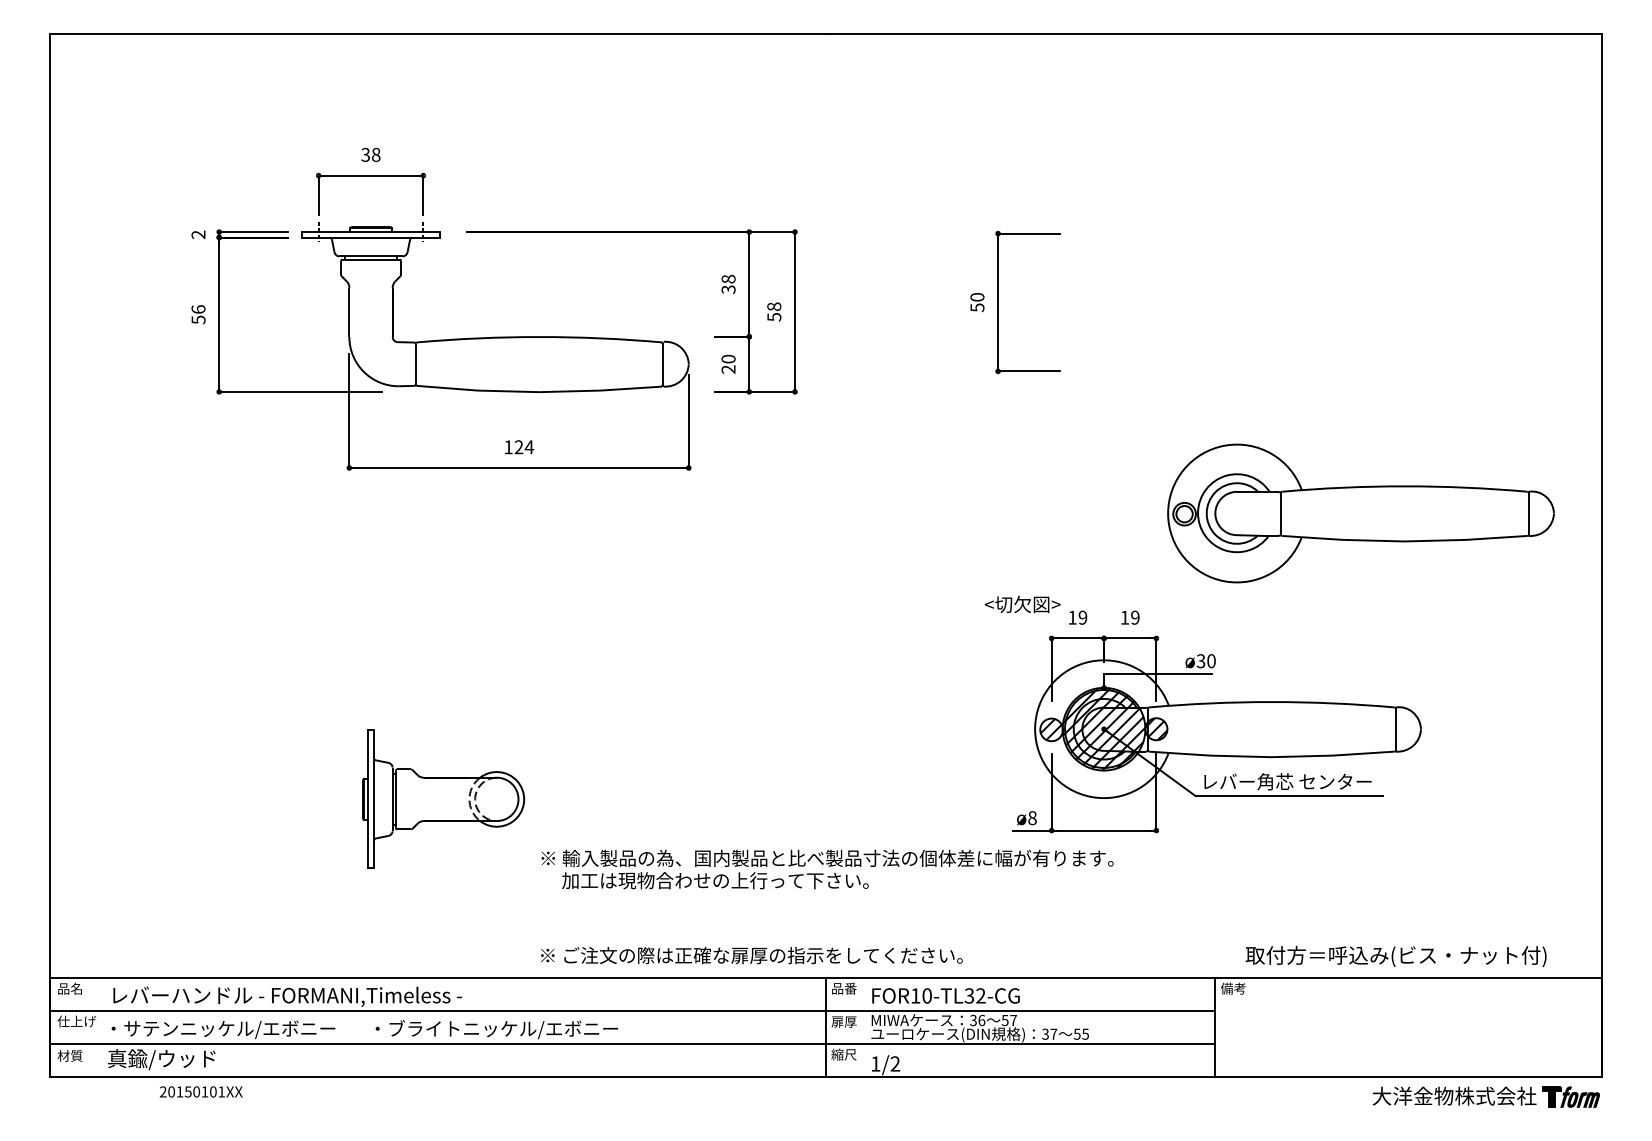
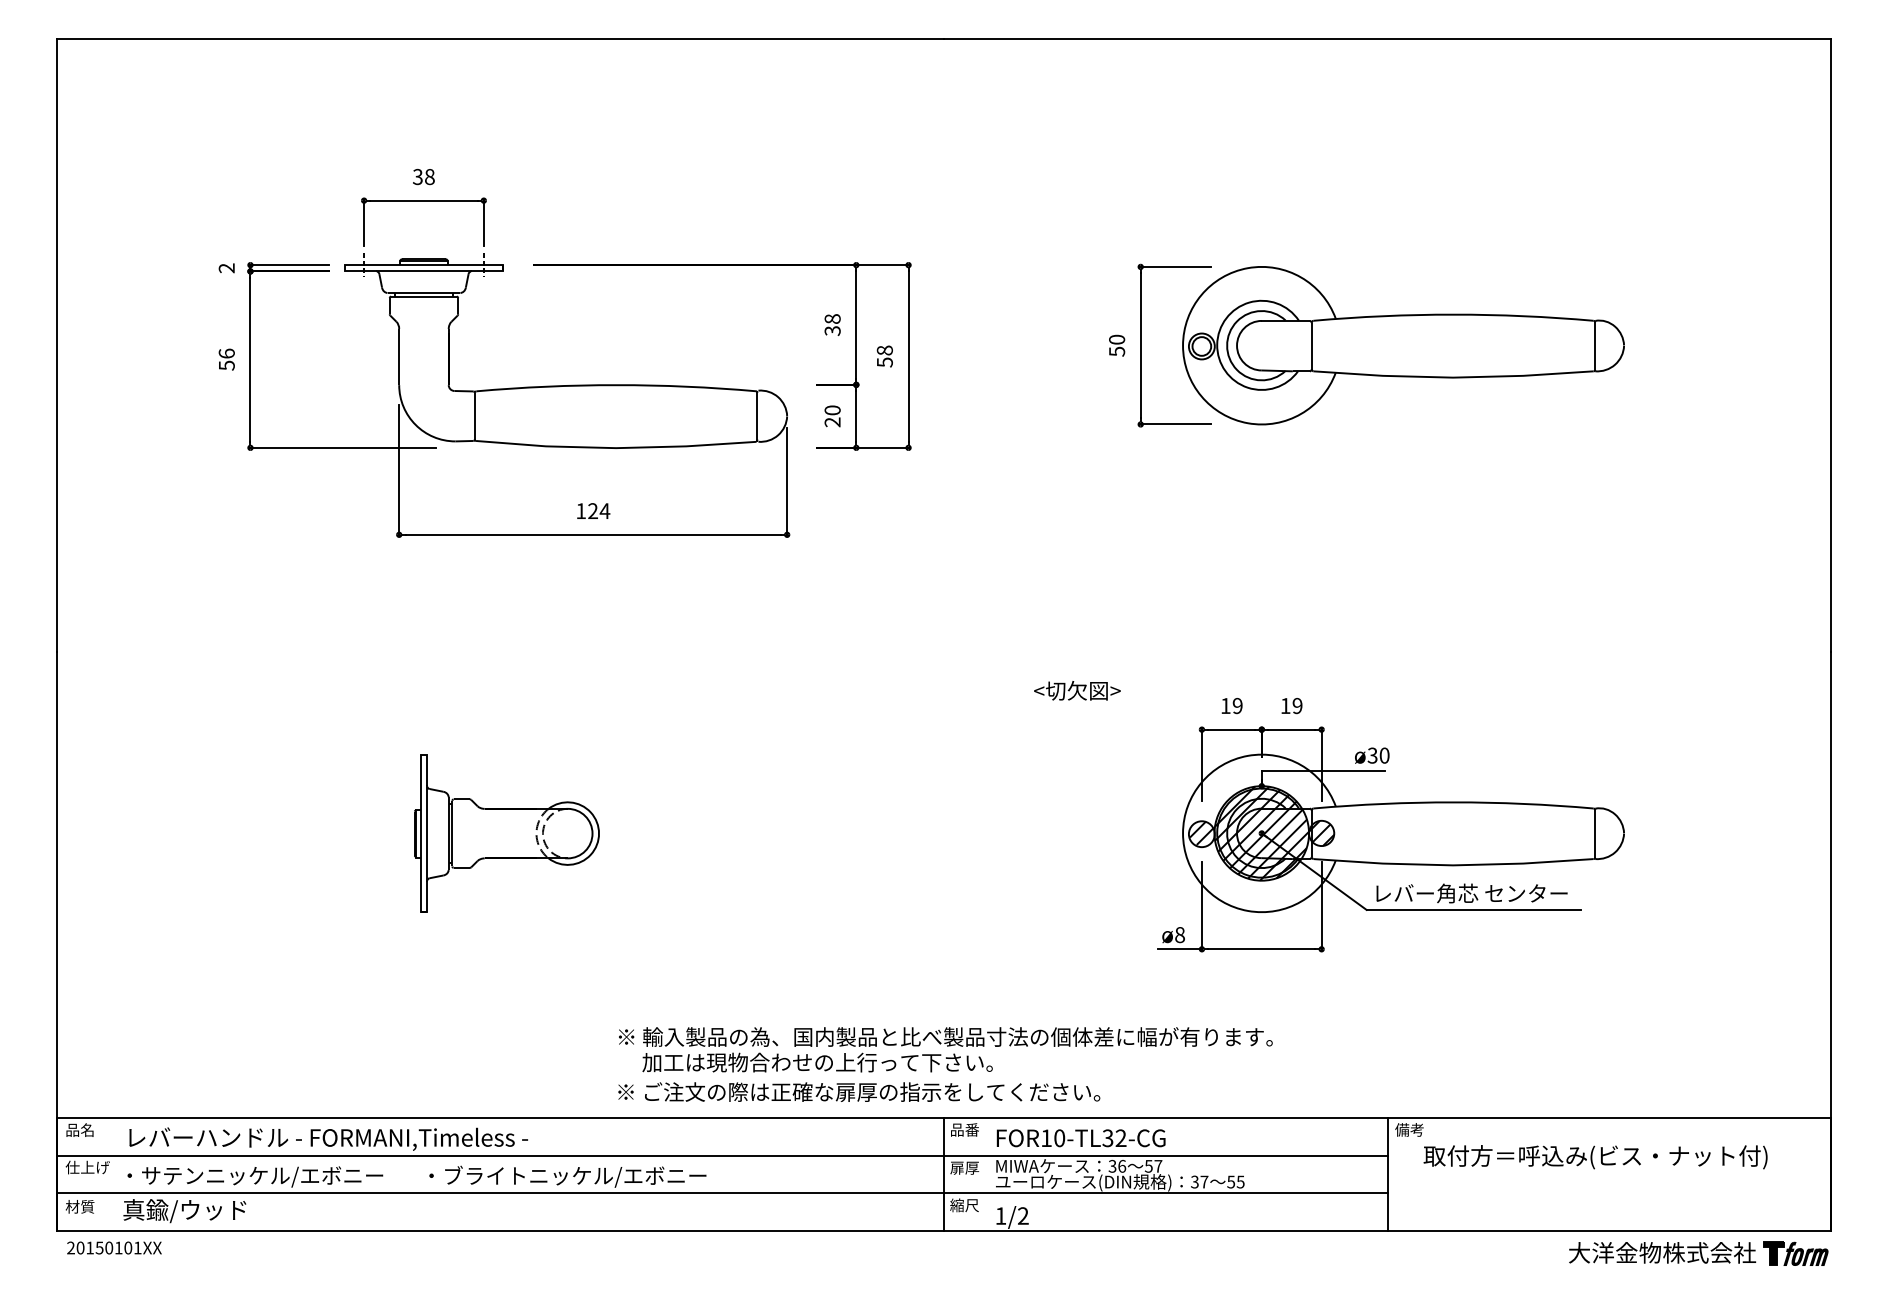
part: (1360, 513) -> (1402, 345), moved
text: (1022, 603) -> (1077, 689), moved
part: (443, 798) -> (506, 832), moved
text: (827, 869) -> (945, 1049), moved
text: (1395, 956) -> (1594, 1157), moved
text: (201, 1091) -> (114, 1247), moved

